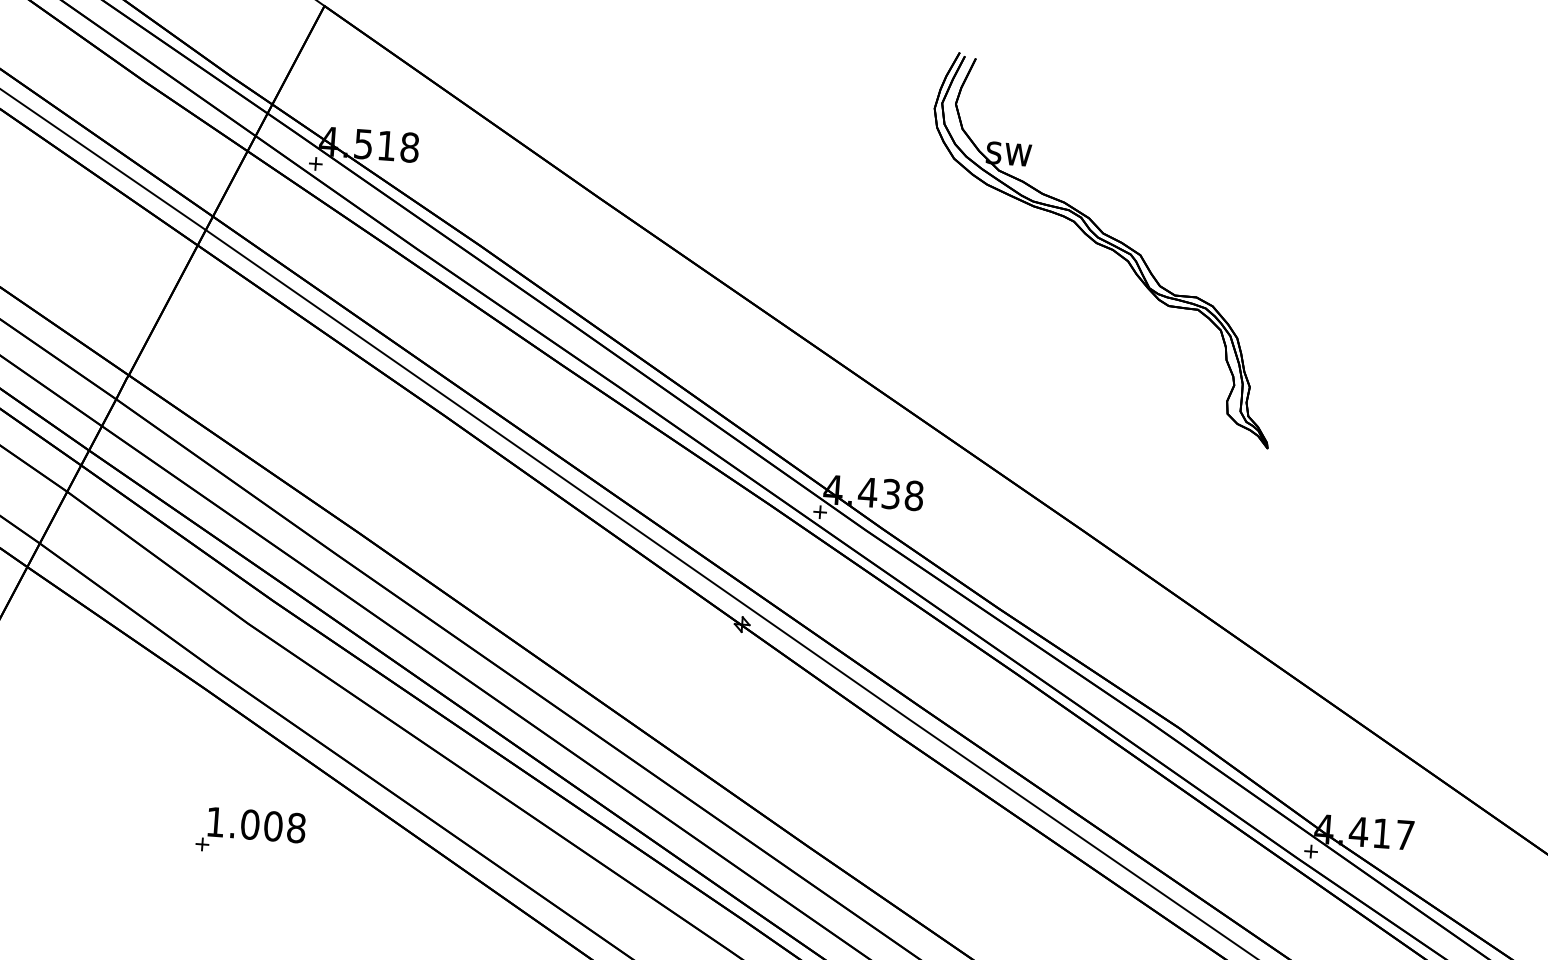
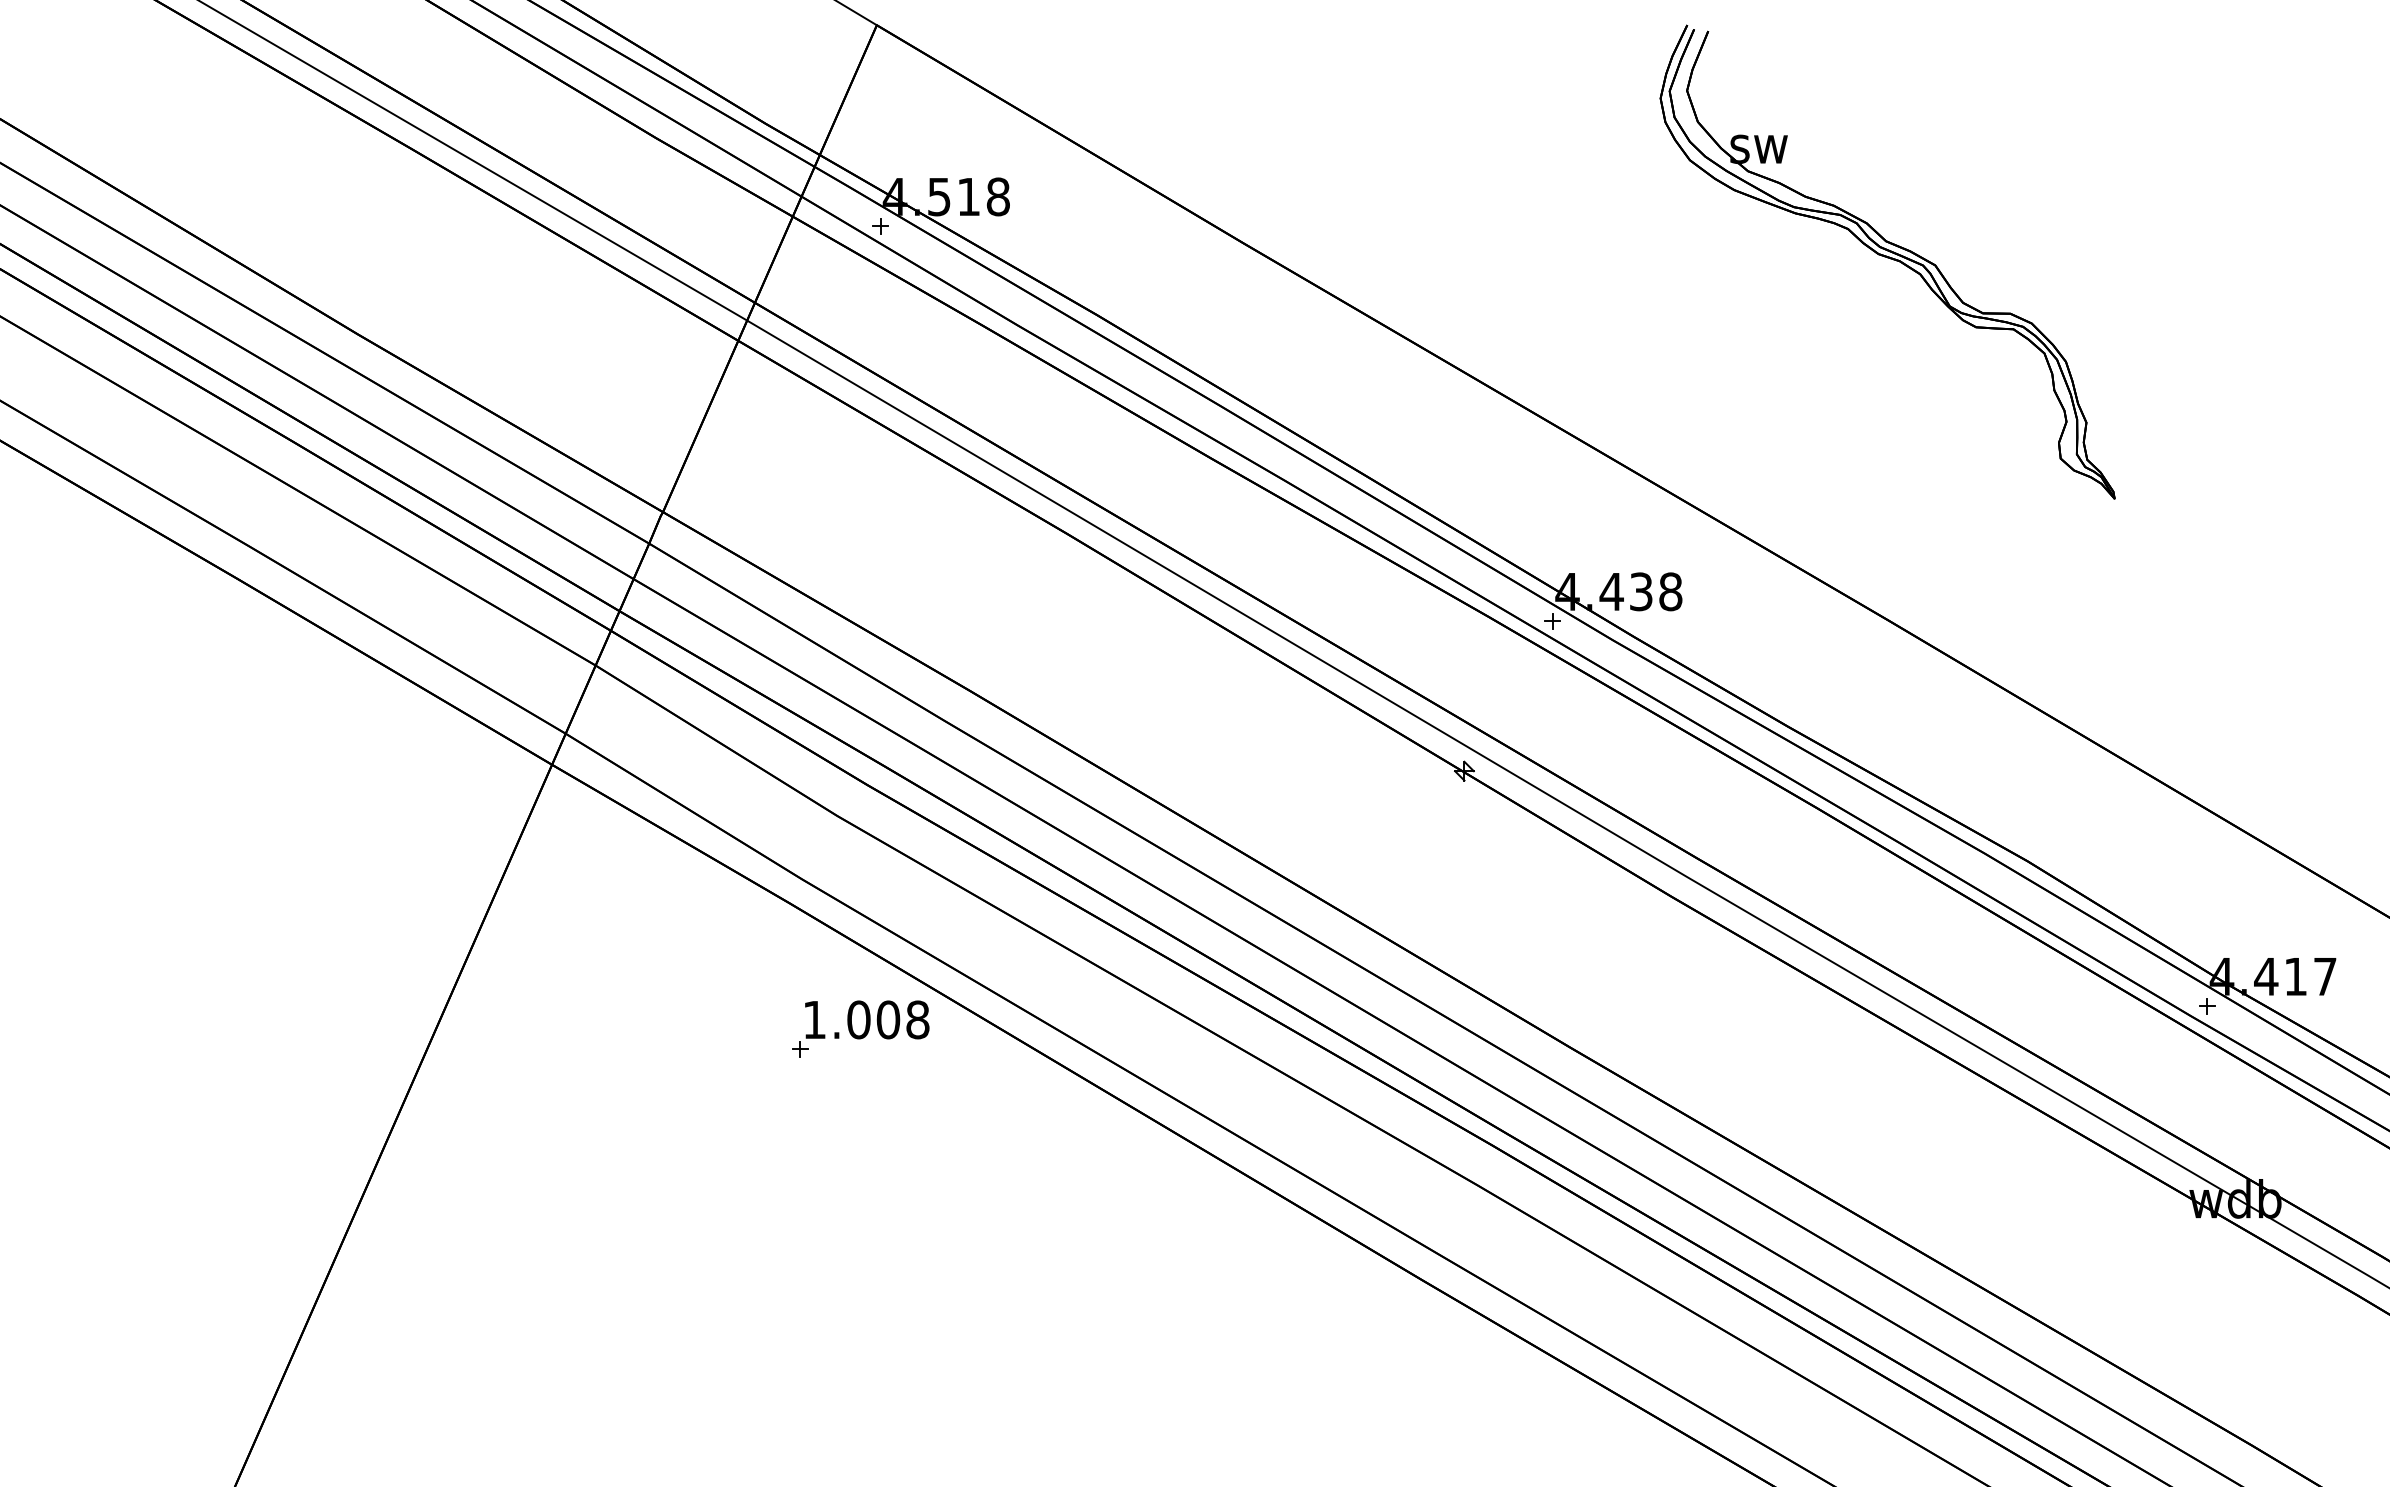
part: (251, 831) -> (860, 1028), moved

